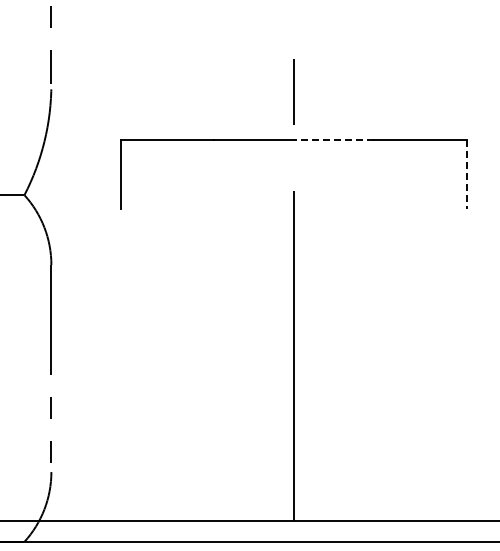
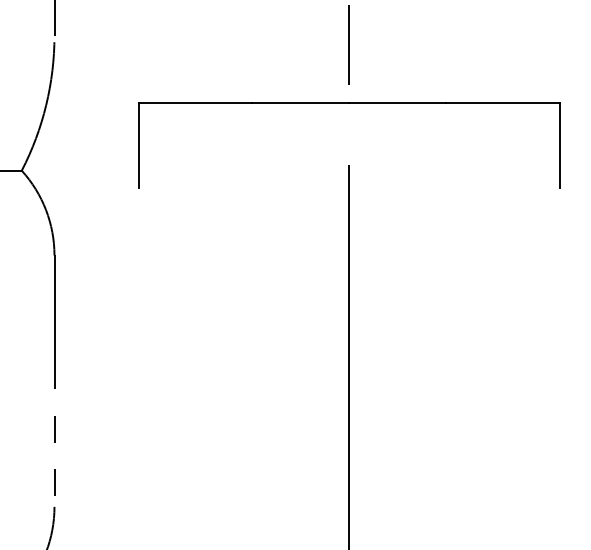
line: (333, 139) -> (397, 103), dashed -> solid
line: (467, 174) -> (559, 145), dashed -> solid

